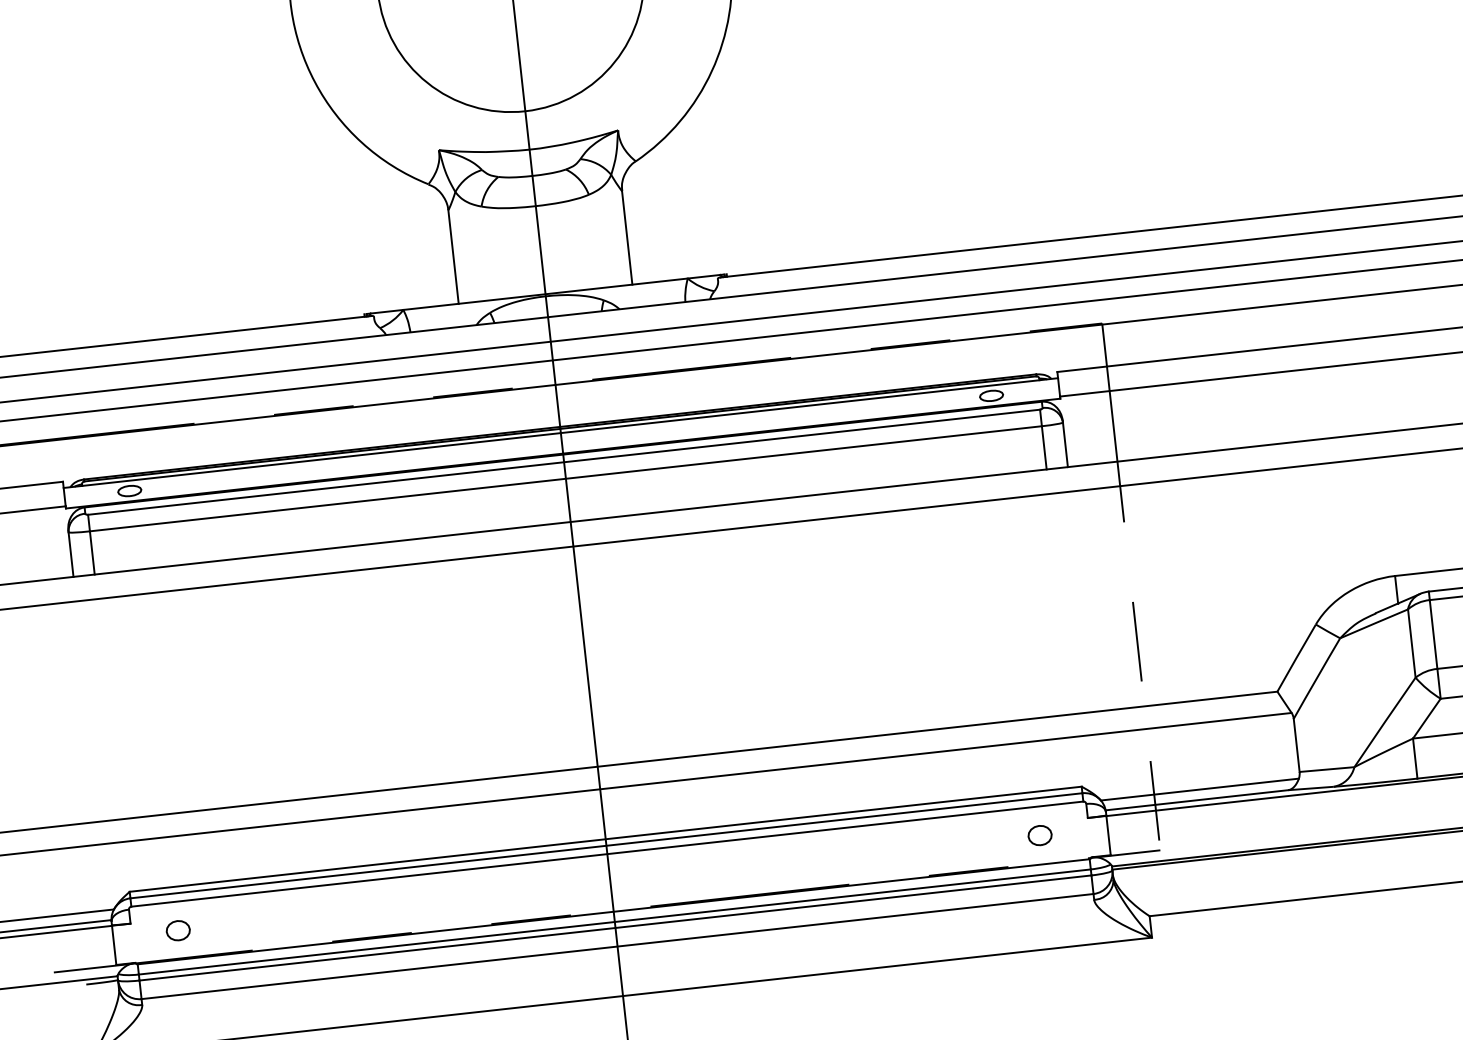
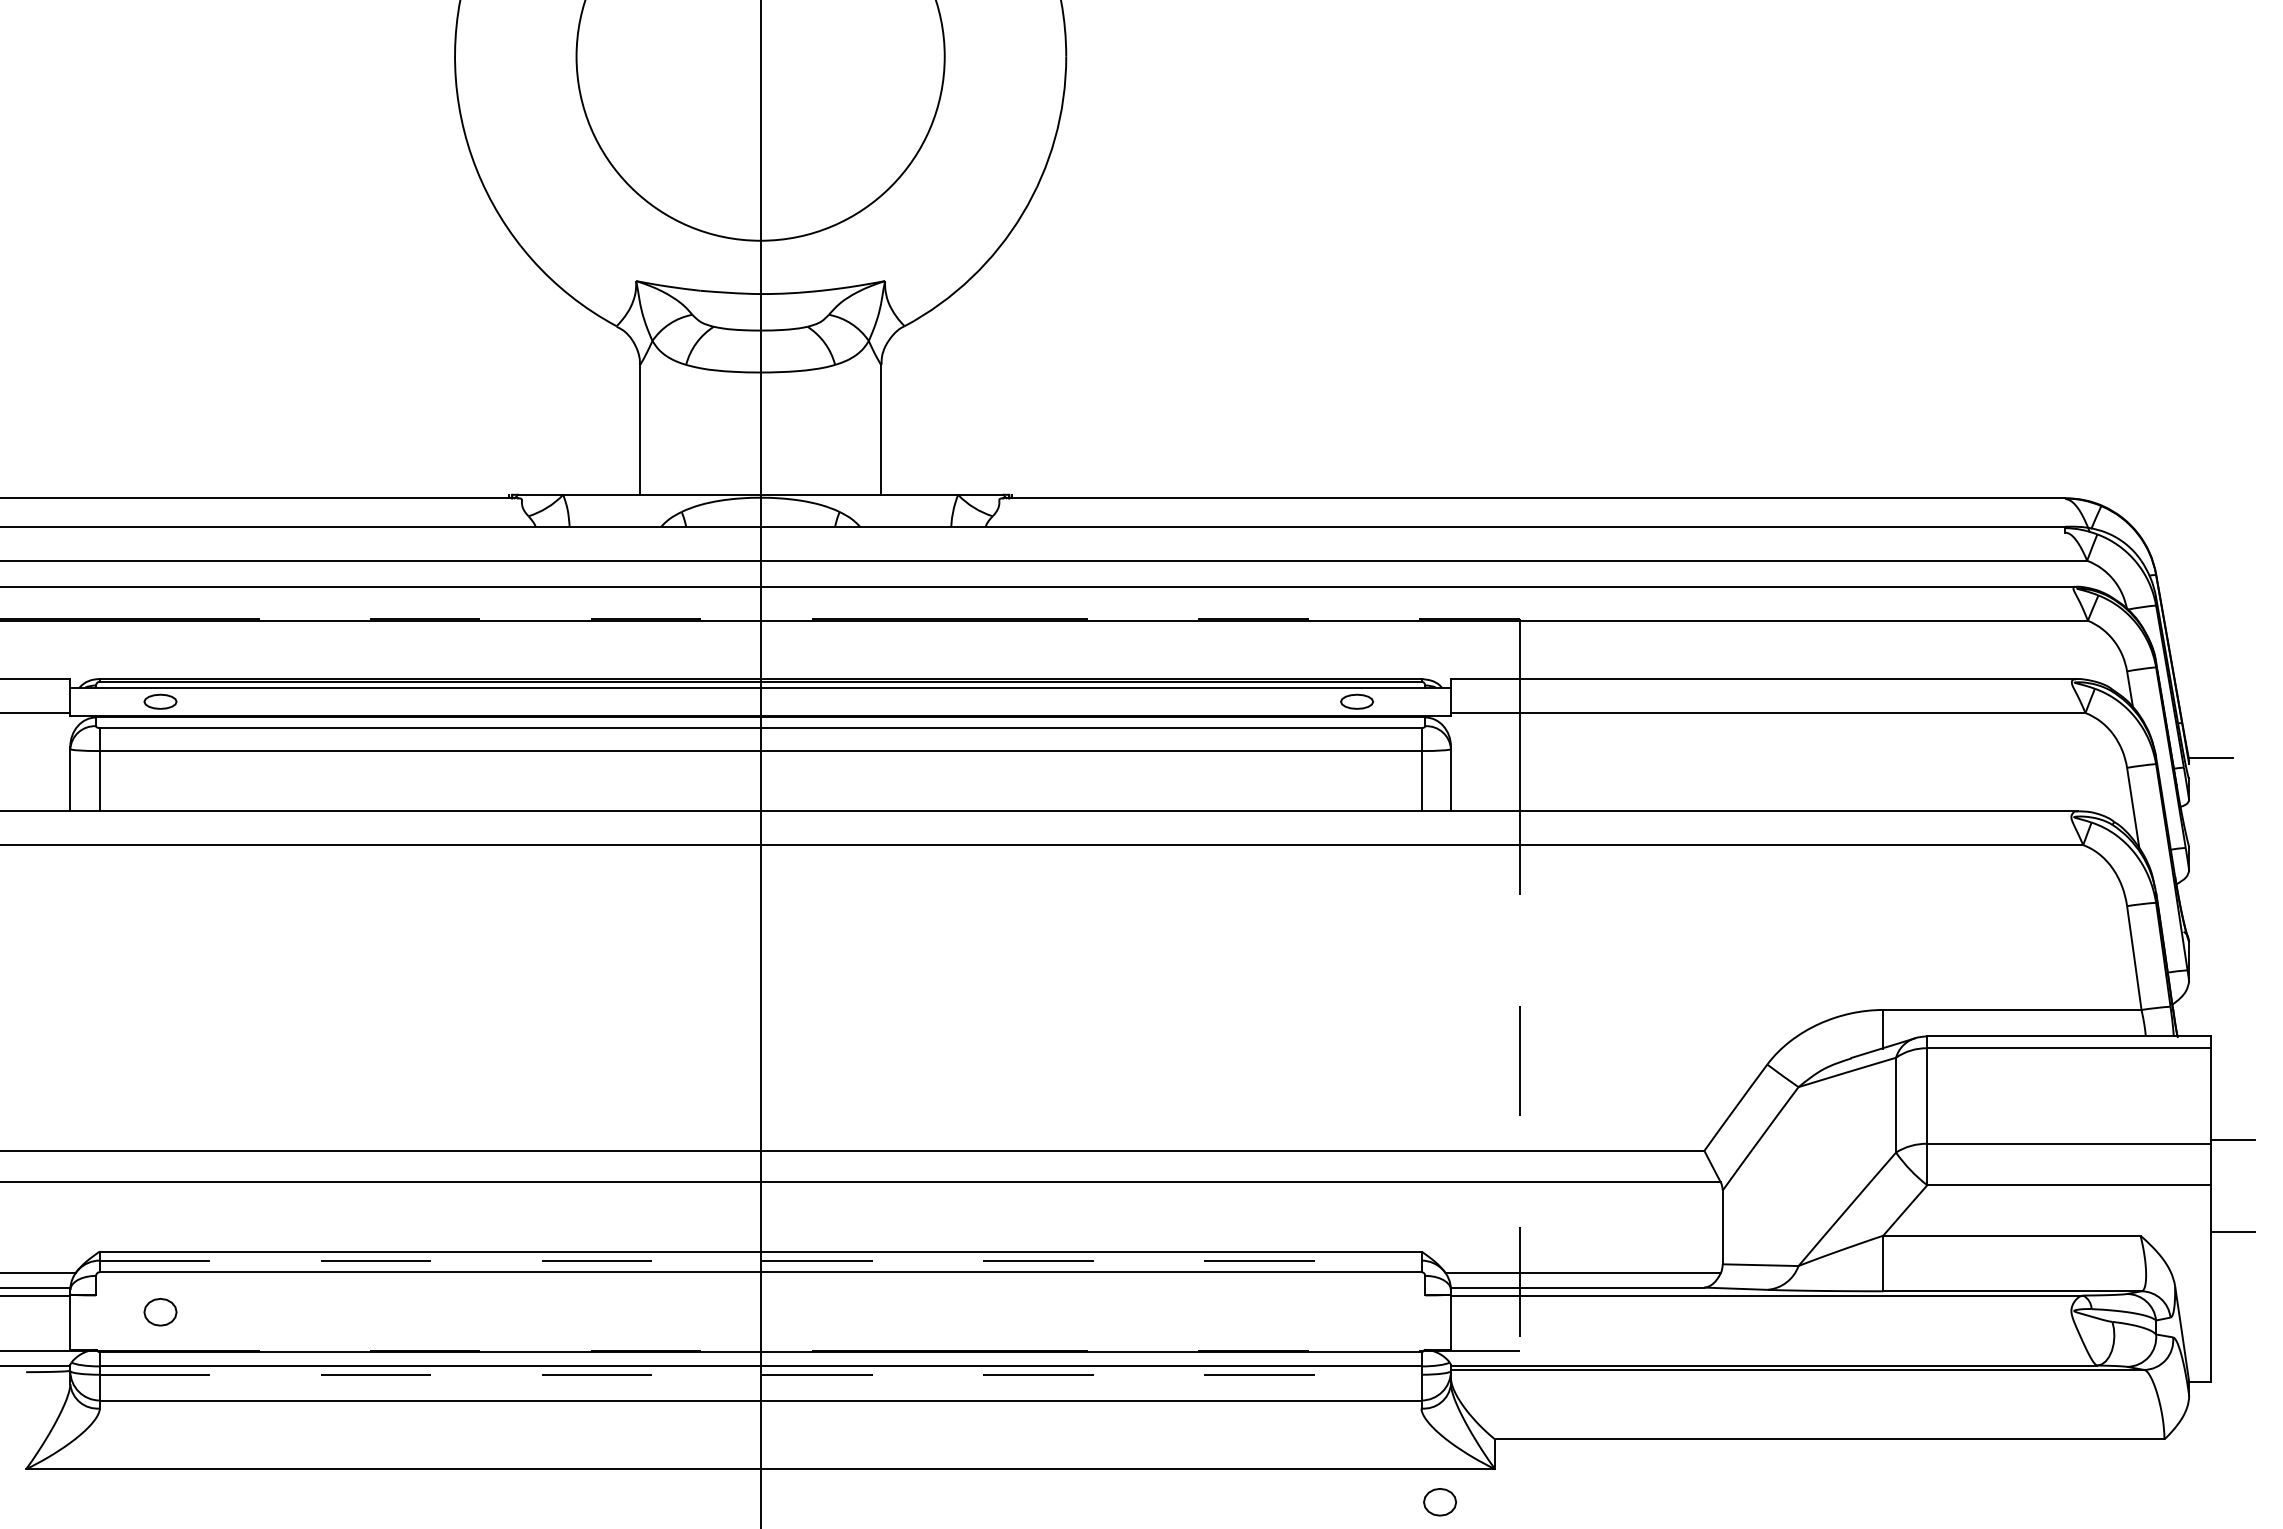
part: (1040, 835) -> (1440, 1502), moved
line: (606, 845) -> (760, 1260), solid -> dashed
line: (615, 927) -> (760, 1374), solid -> dashed

